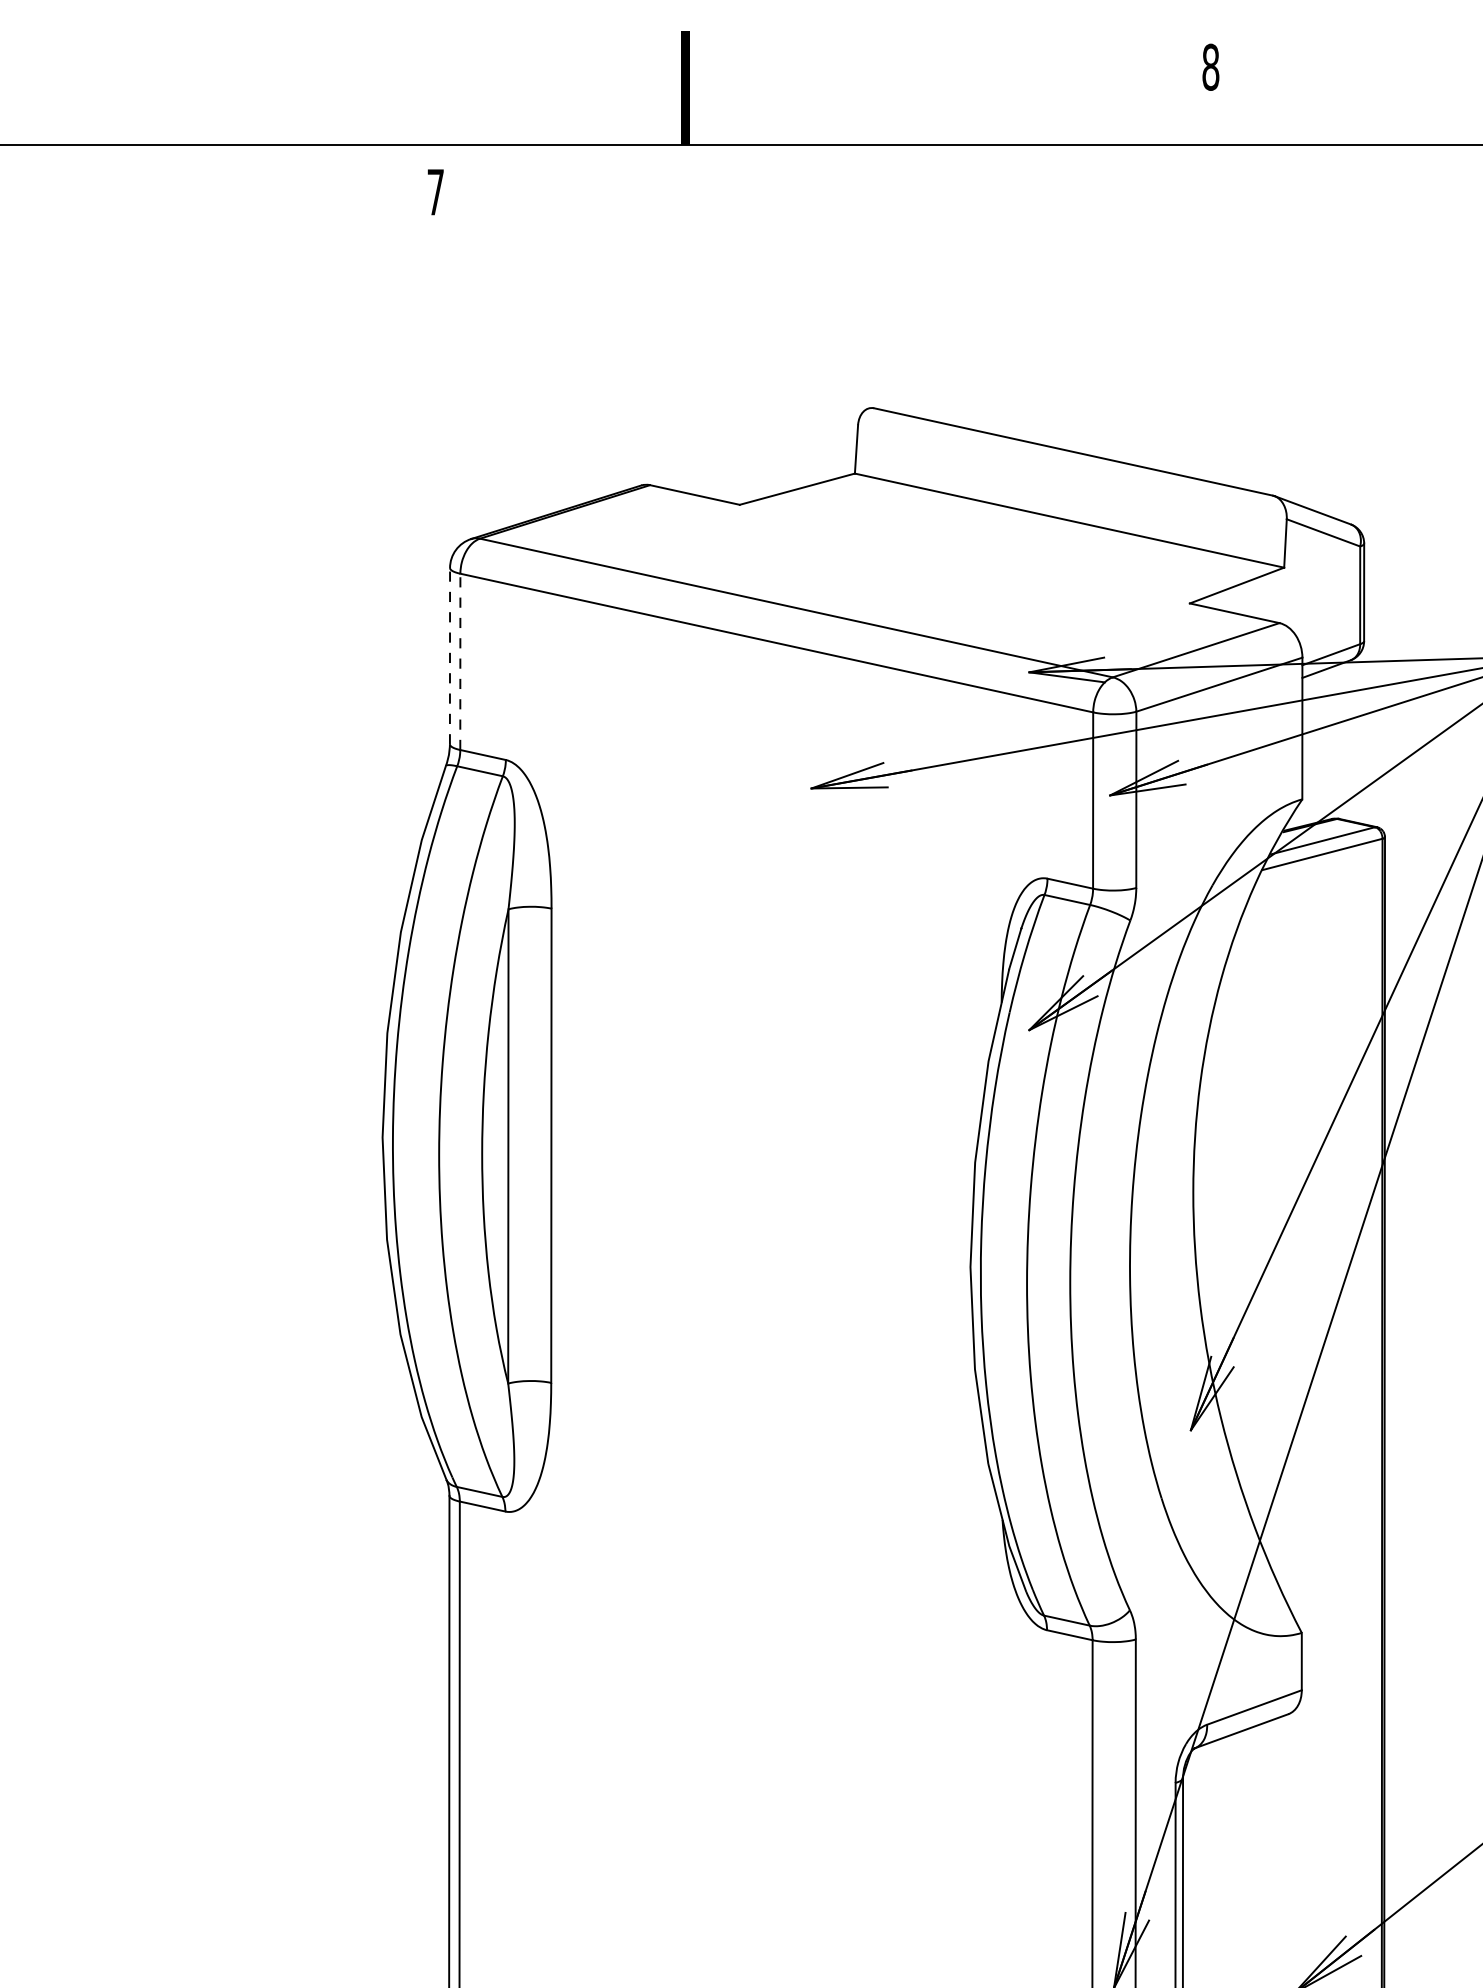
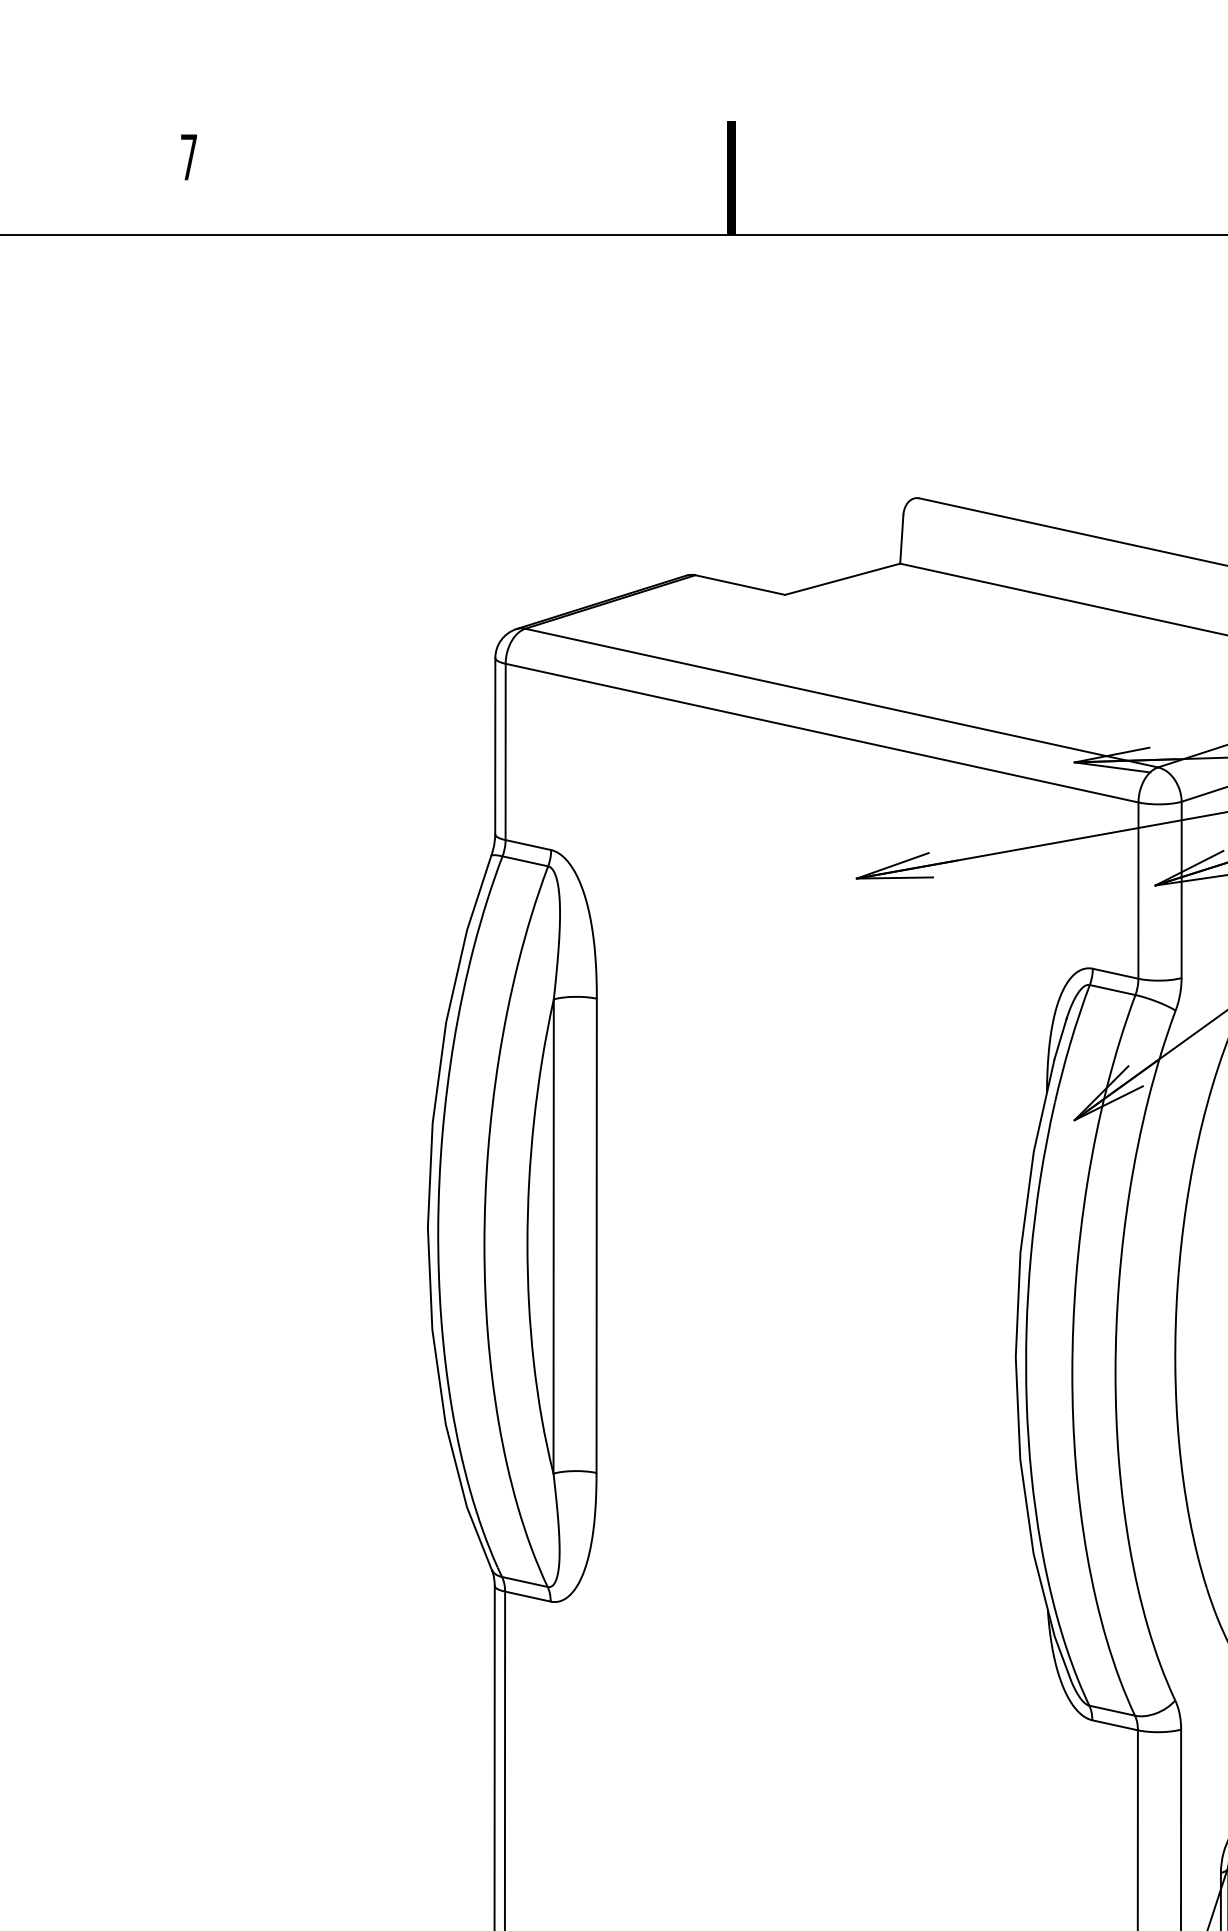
text: (435, 192) -> (188, 157), moved
line: (450, 655) -> (495, 745), dashed -> solid
line: (460, 661) -> (505, 751), dashed -> solid

